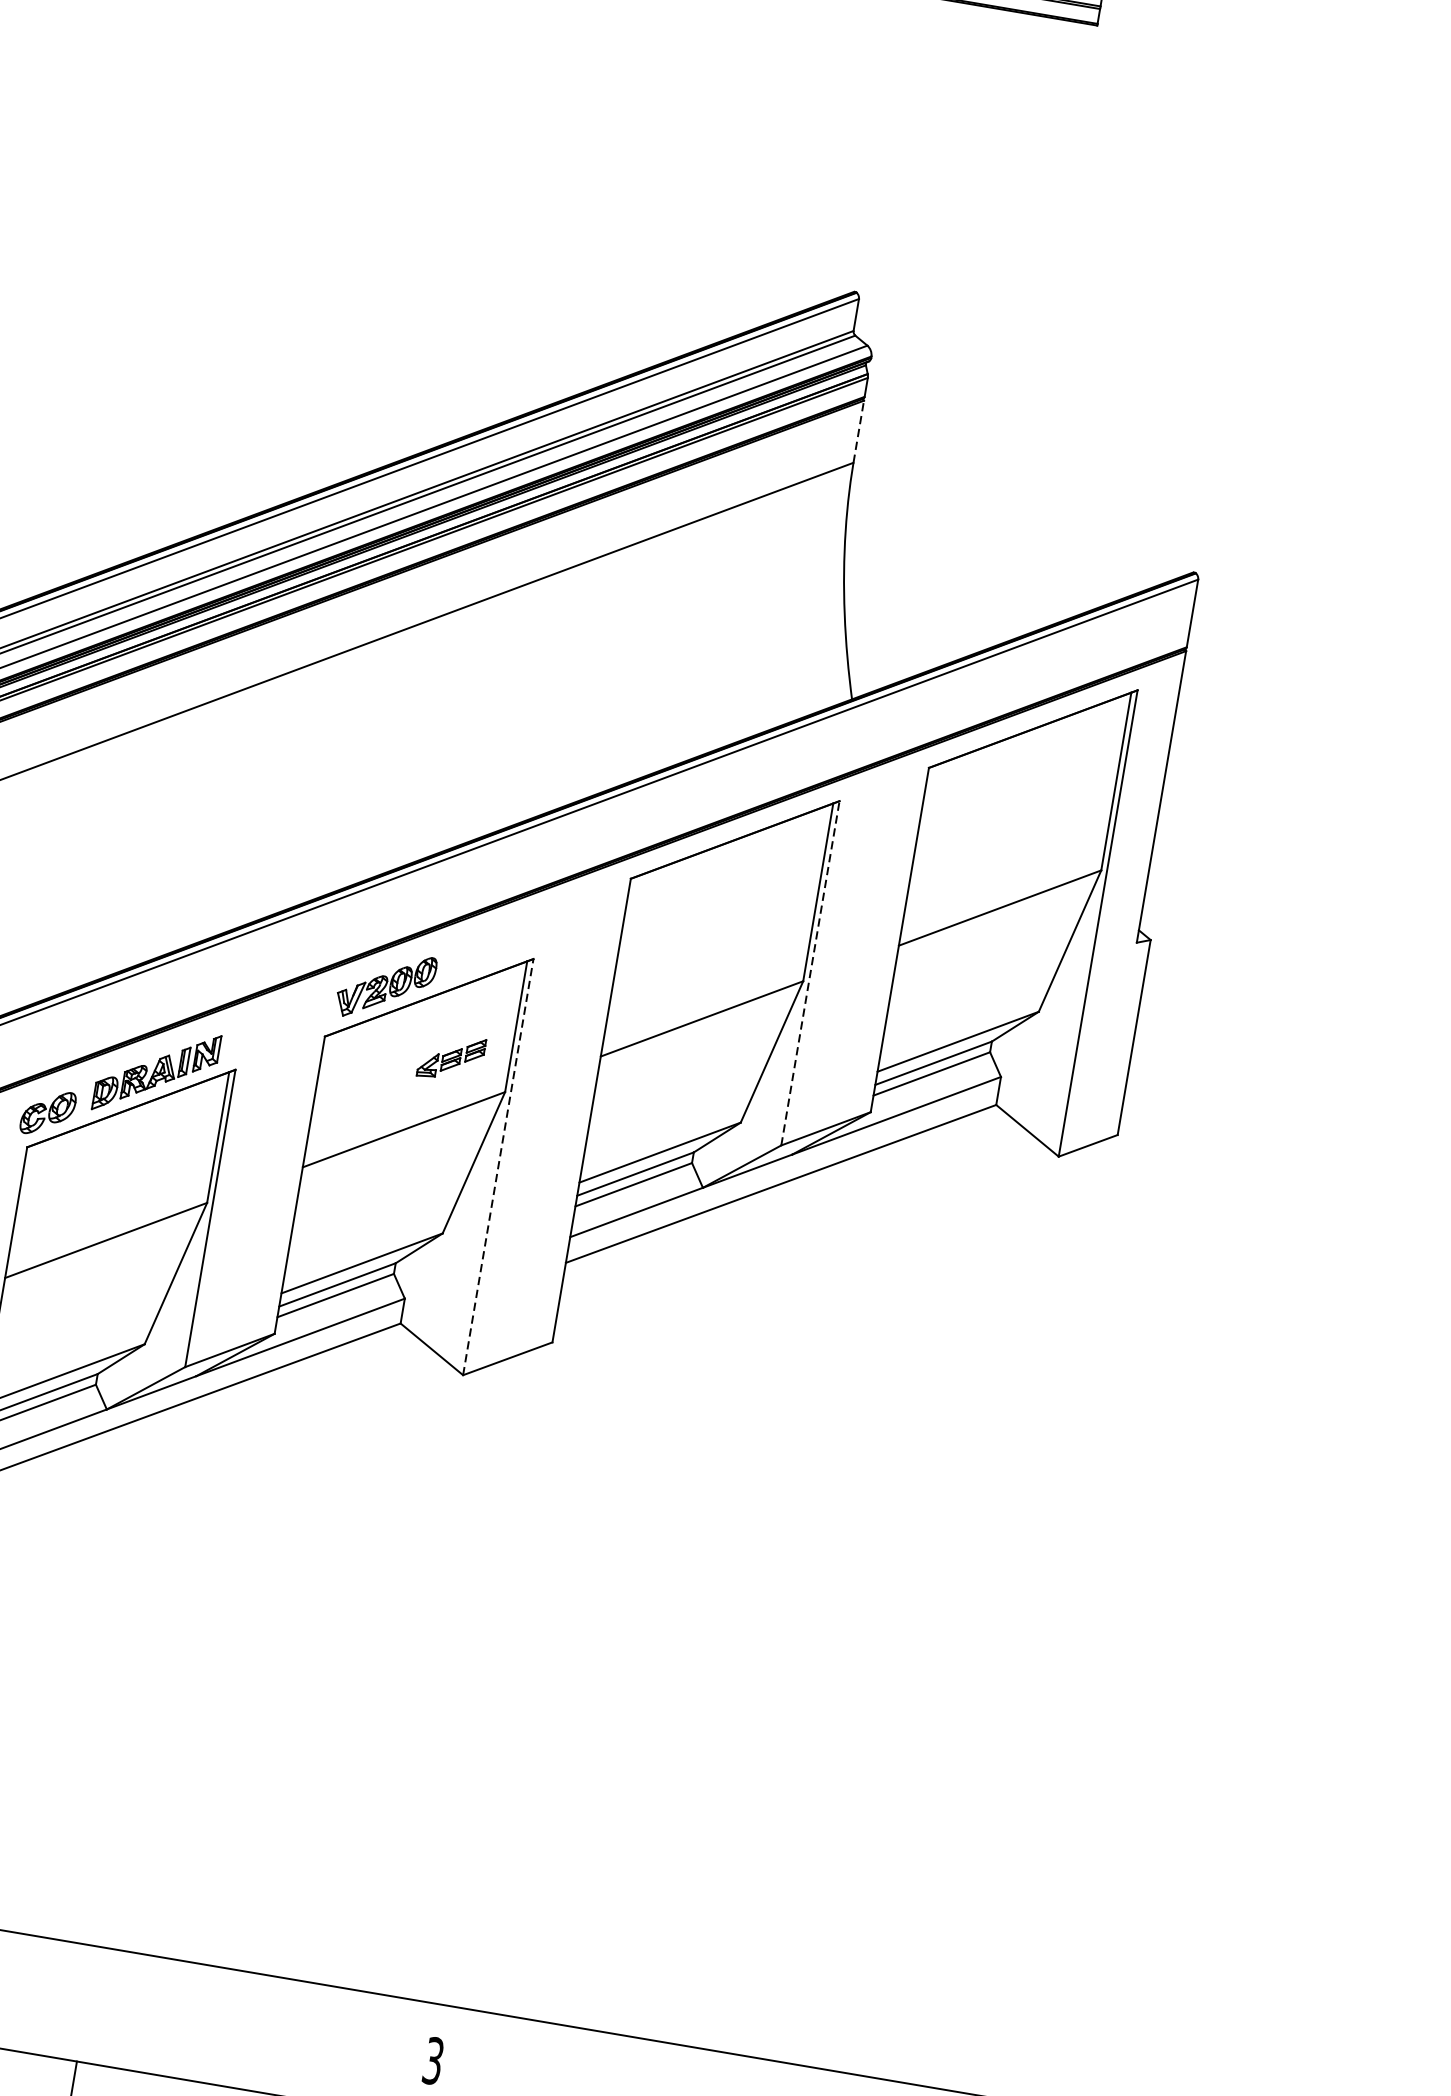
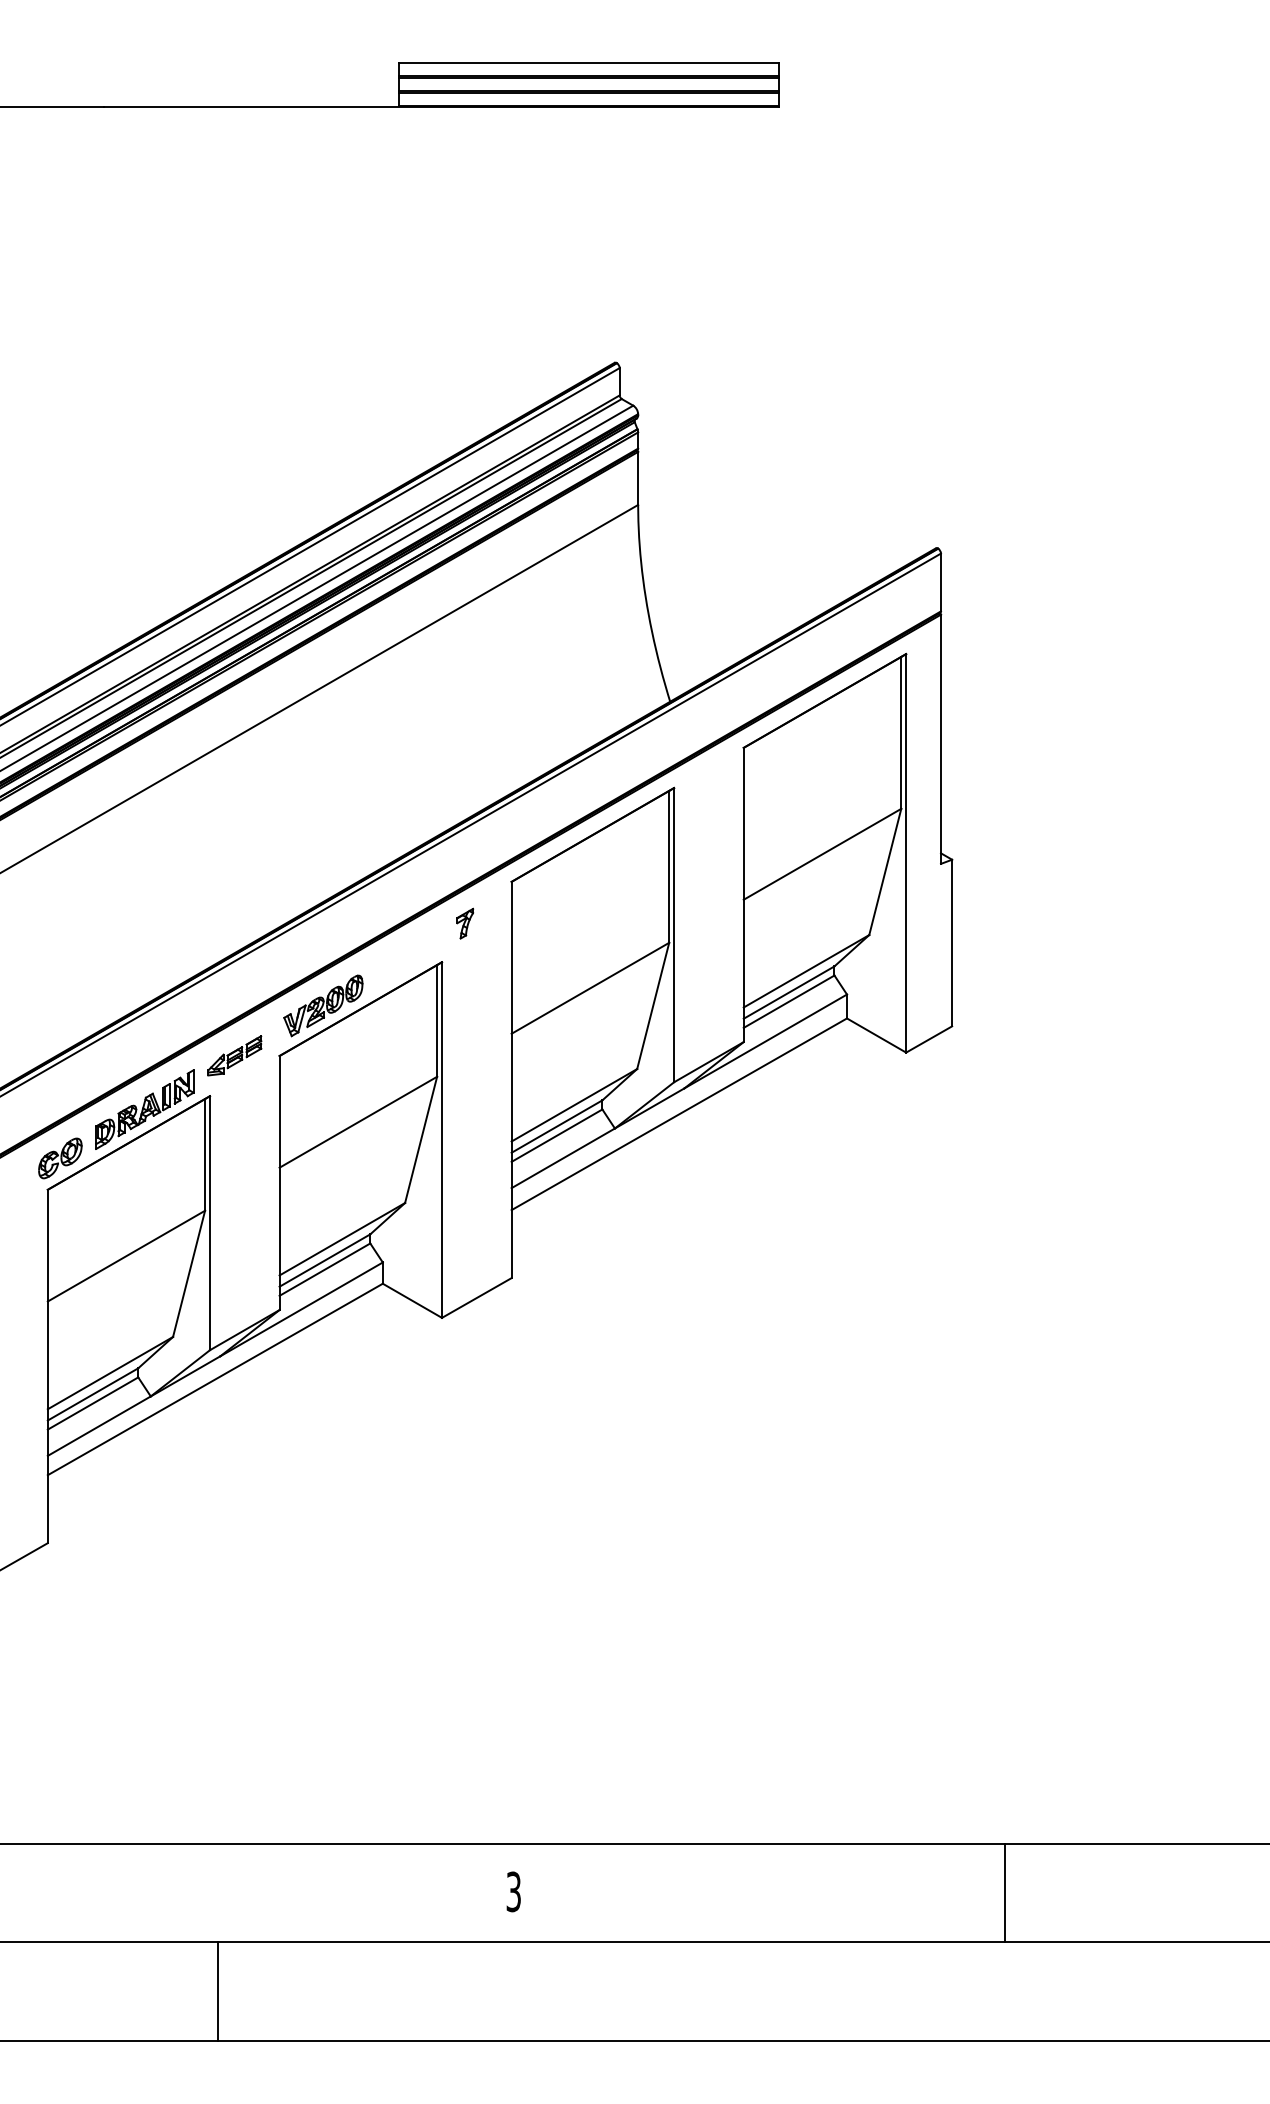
line: (859, 431) -> (638, 478), dashed -> solid
part: (568, 918) -> (465, 923), added
line: (811, 972) -> (674, 934), dashed -> solid
part: (451, 1057) -> (234, 1055), moved
line: (498, 1167) -> (442, 1140), dashed -> solid

